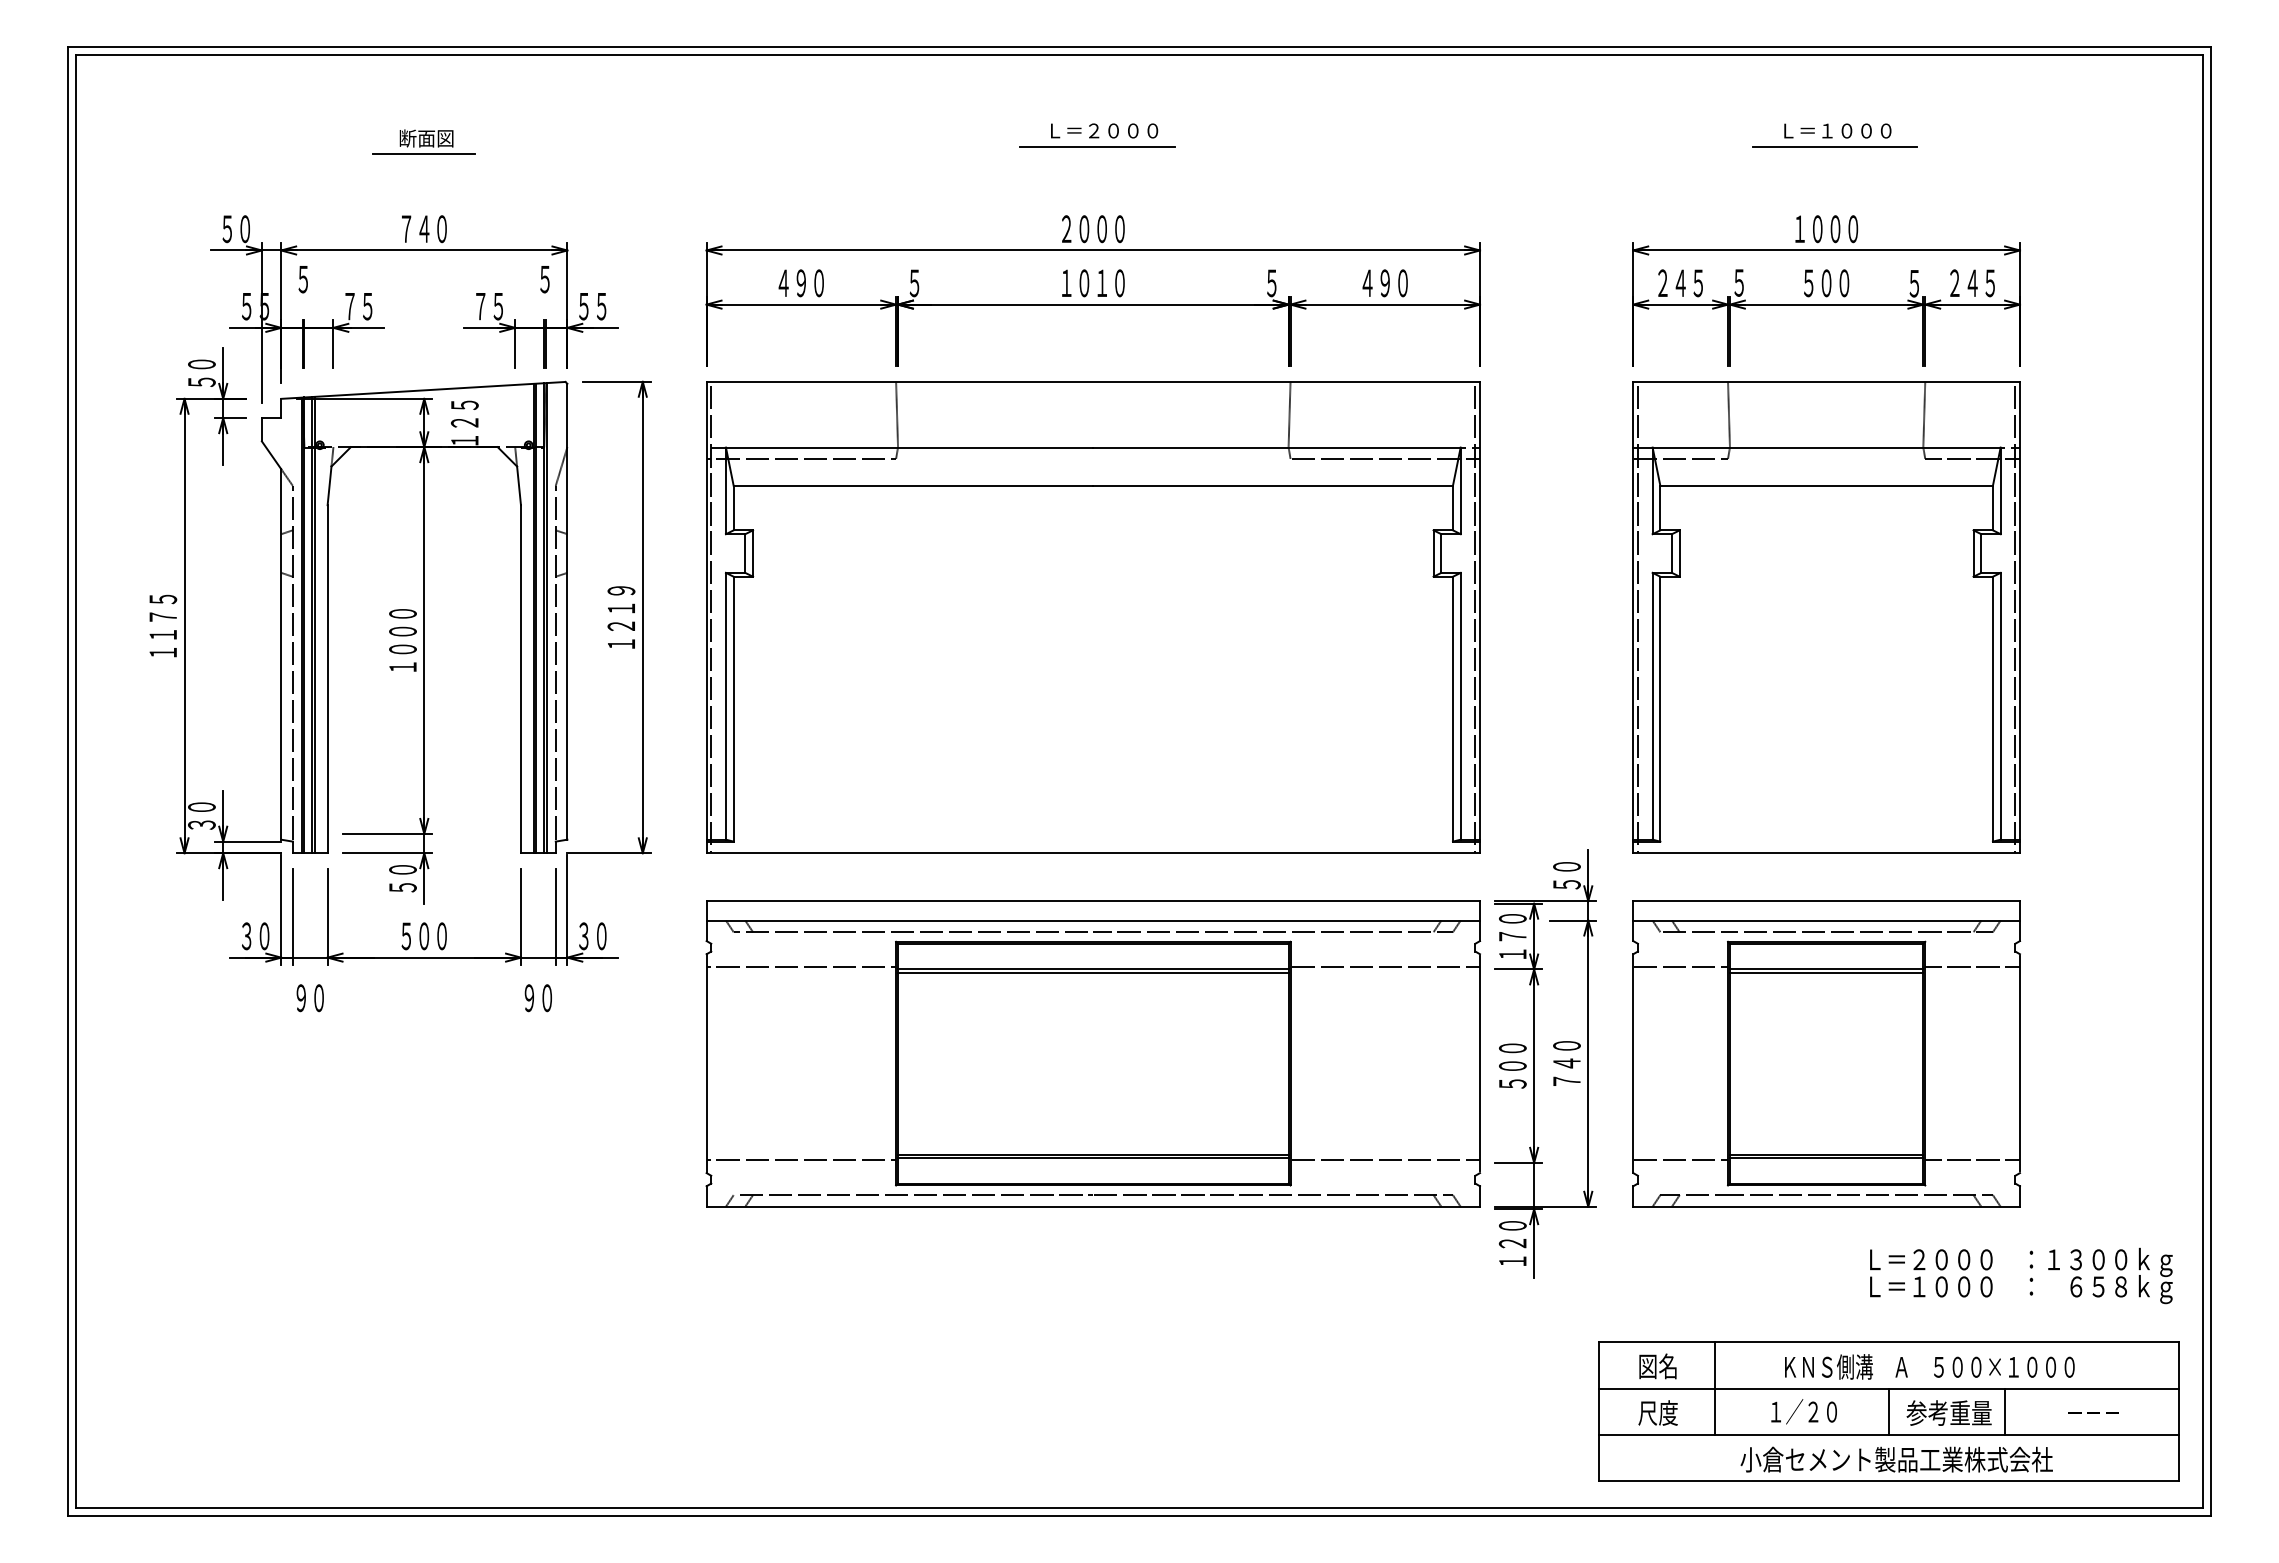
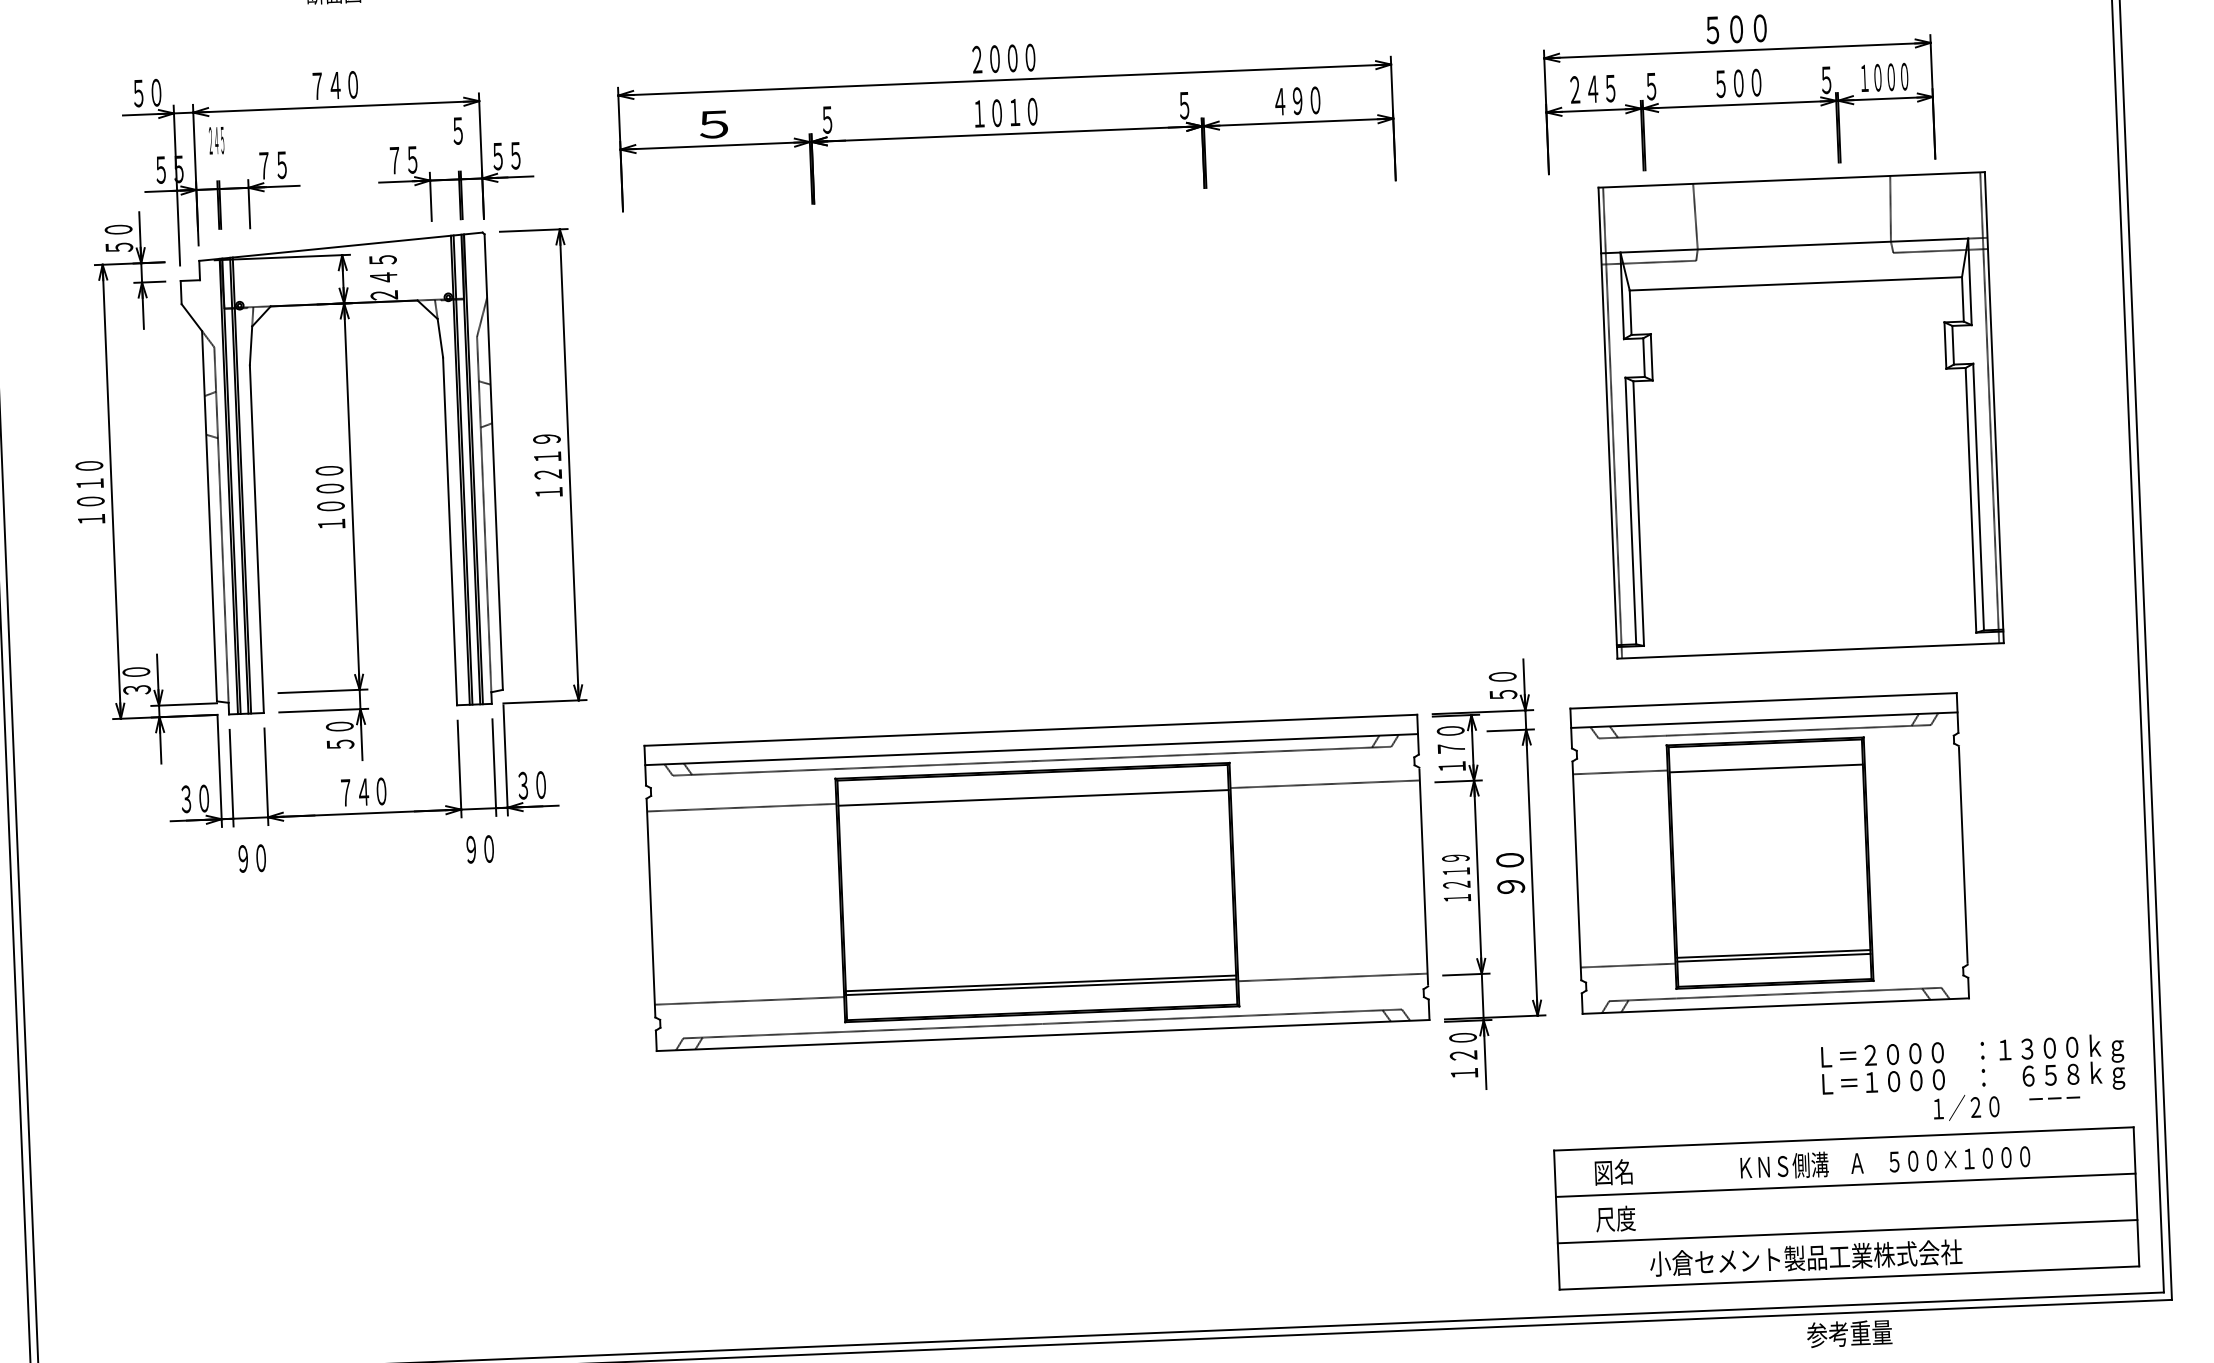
line: (423, 154) -> (331, 11), removed
text: (1826, 229) -> (1736, 29), １０００ -> ５００
text: (303, 279) -> (216, 140), ５ -> ２４５
text: (800, 283) -> (713, 124), ４９０ -> ５
text: (1972, 283) -> (1884, 77), ２４５ -> １０００
text: (464, 431) -> (383, 286), １２５ -> ２４５
text: (163, 616) -> (90, 483), １１７５ -> １０１０
part: (1093, 617) -> (1019, 446), removed
part: (1826, 617) -> (1801, 415), moved
text: (415, 936) -> (354, 792), ５００ -> ７４０
line: (1972, 966) -> (1911, 760), removed
line: (1093, 972) -> (1033, 801), removed
line: (1826, 972) -> (1766, 772), removed
text: (1566, 1063) -> (1510, 873), ７４０ -> ９０
text: (1512, 1065) -> (1456, 877), ５００ -> １２１９
line: (1972, 1160) -> (1919, 954), removed
line: (1715, 1388) -> (1672, 1192), removed
text: (1803, 1411) -> (1965, 1107), moved
line: (1889, 1411) -> (1846, 1208), removed
line: (2005, 1411) -> (1962, 1203), removed
text: (1948, 1412) -> (1848, 1333), moved
text: (2093, 1412) -> (2054, 1097), moved
text: (1896, 1459) -> (1805, 1257), moved

